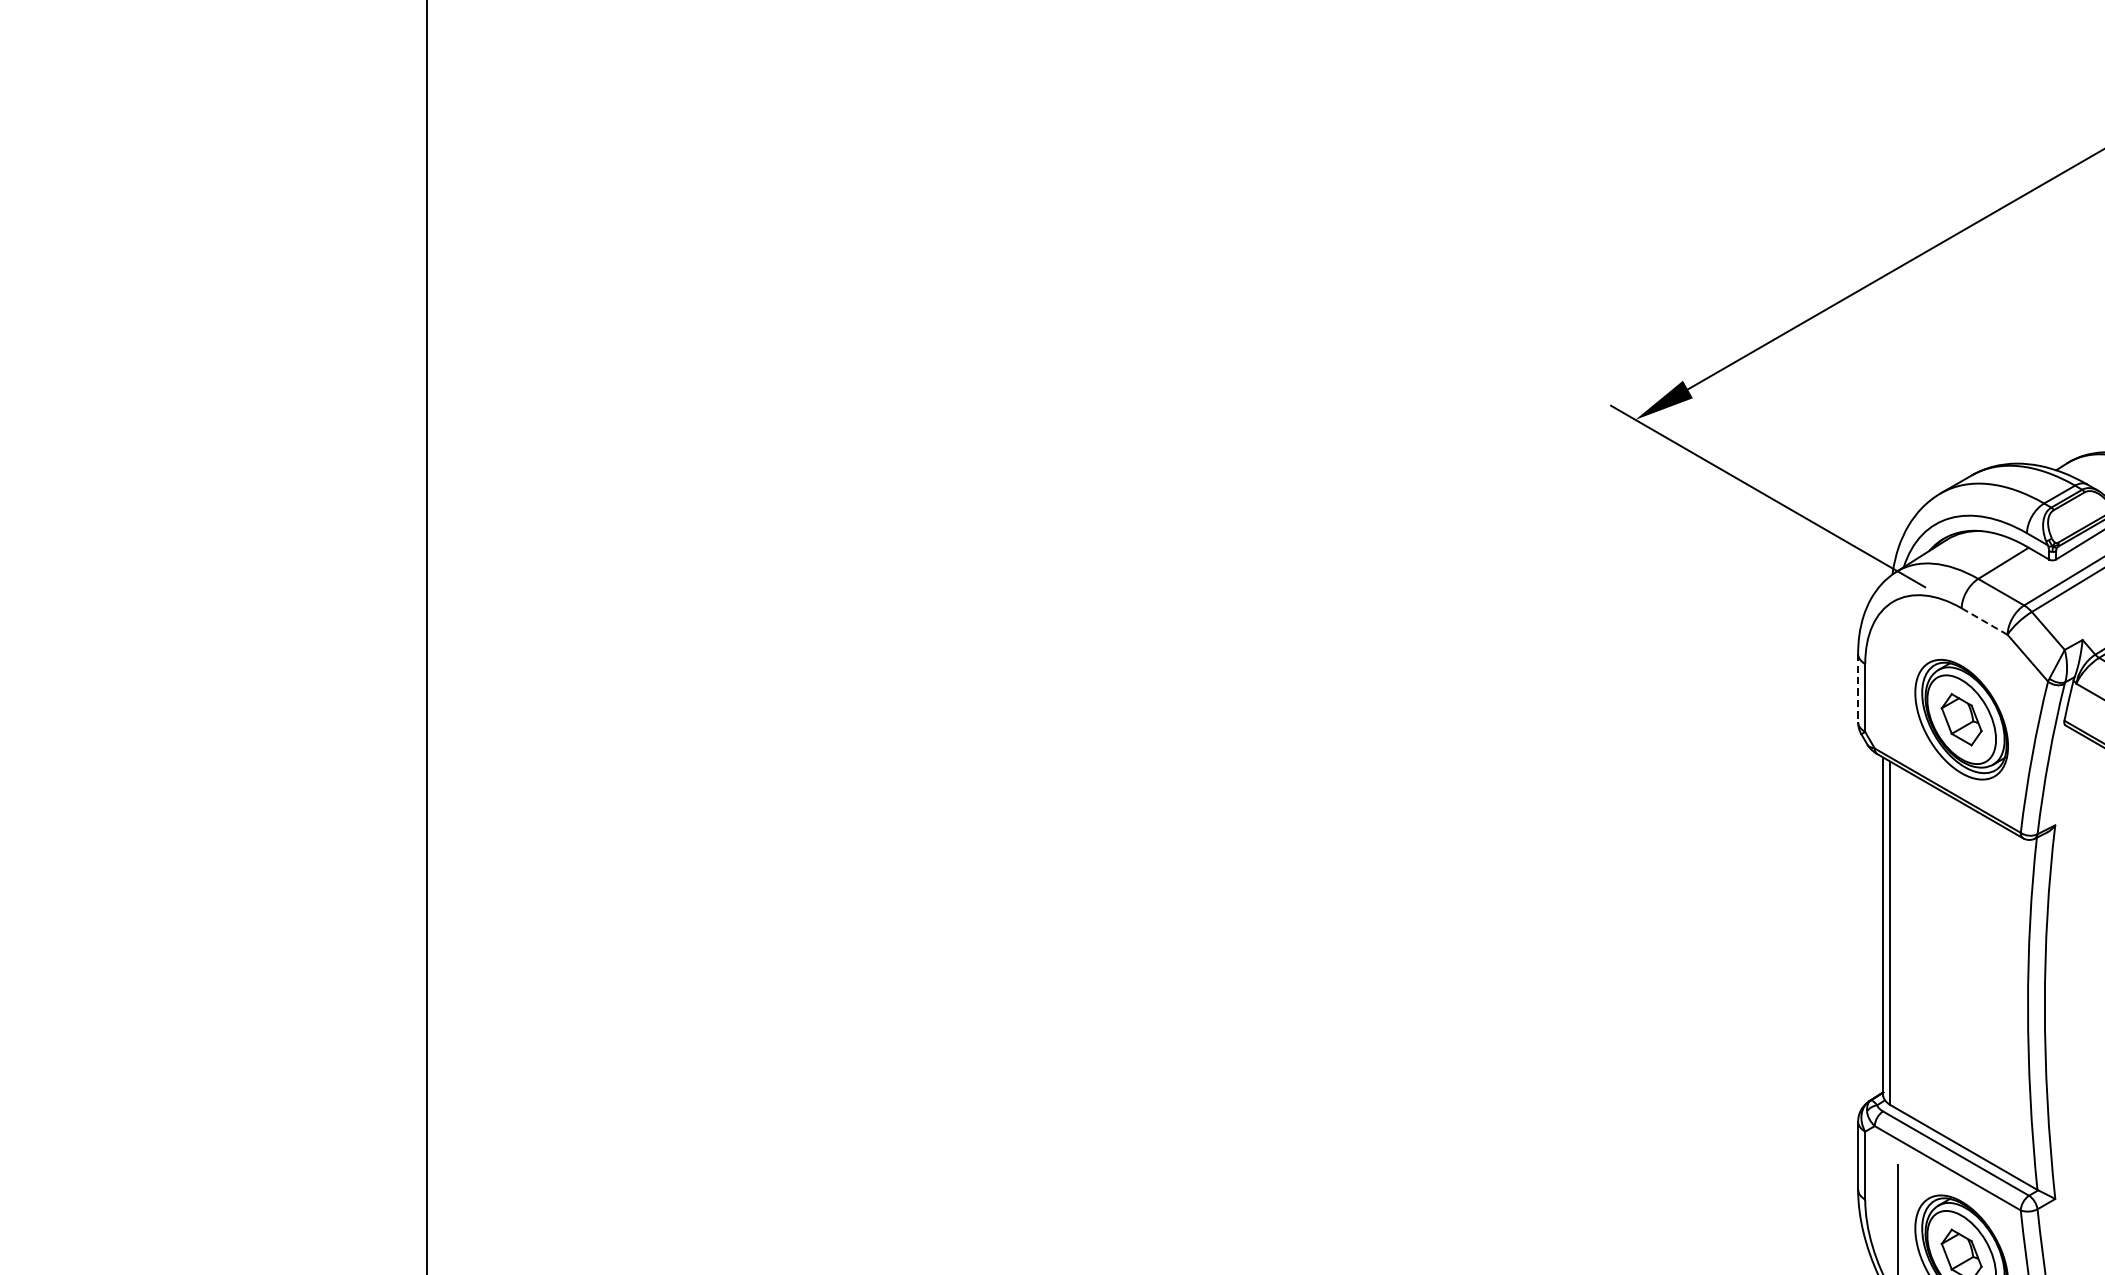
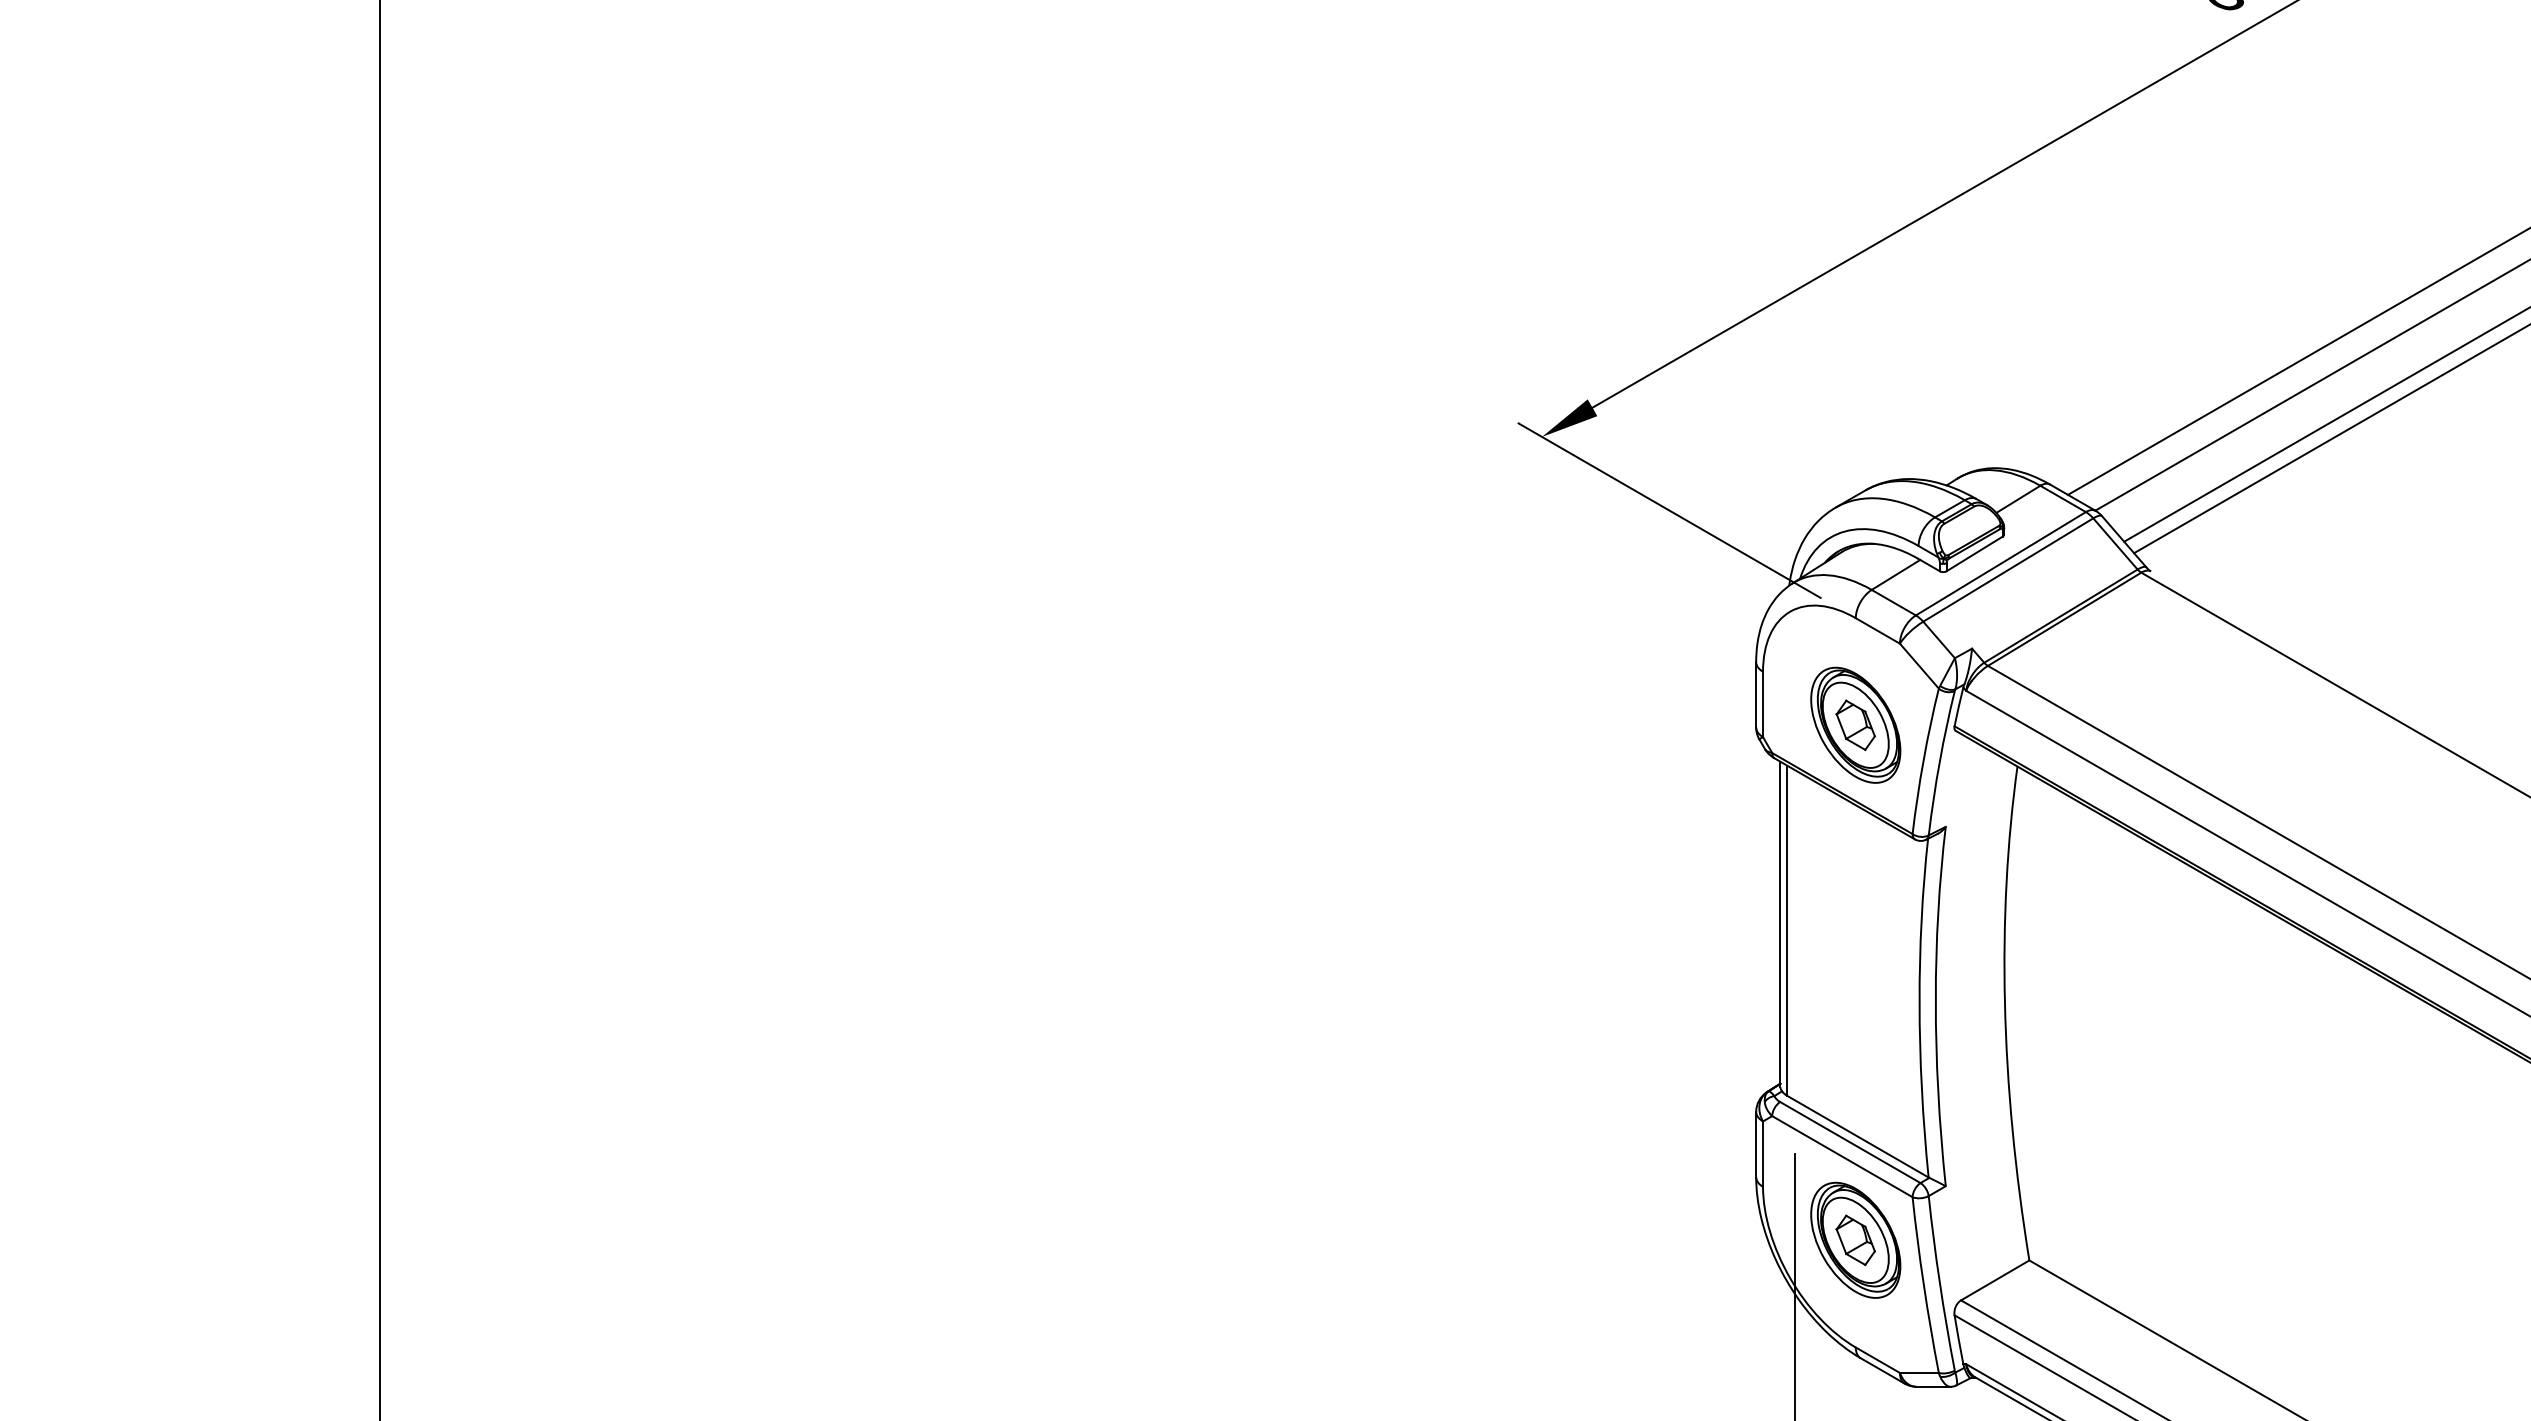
line: (1985, 622) -> (1878, 631), dashed -> solid
line: (1858, 687) -> (1756, 694), dashed -> solid

